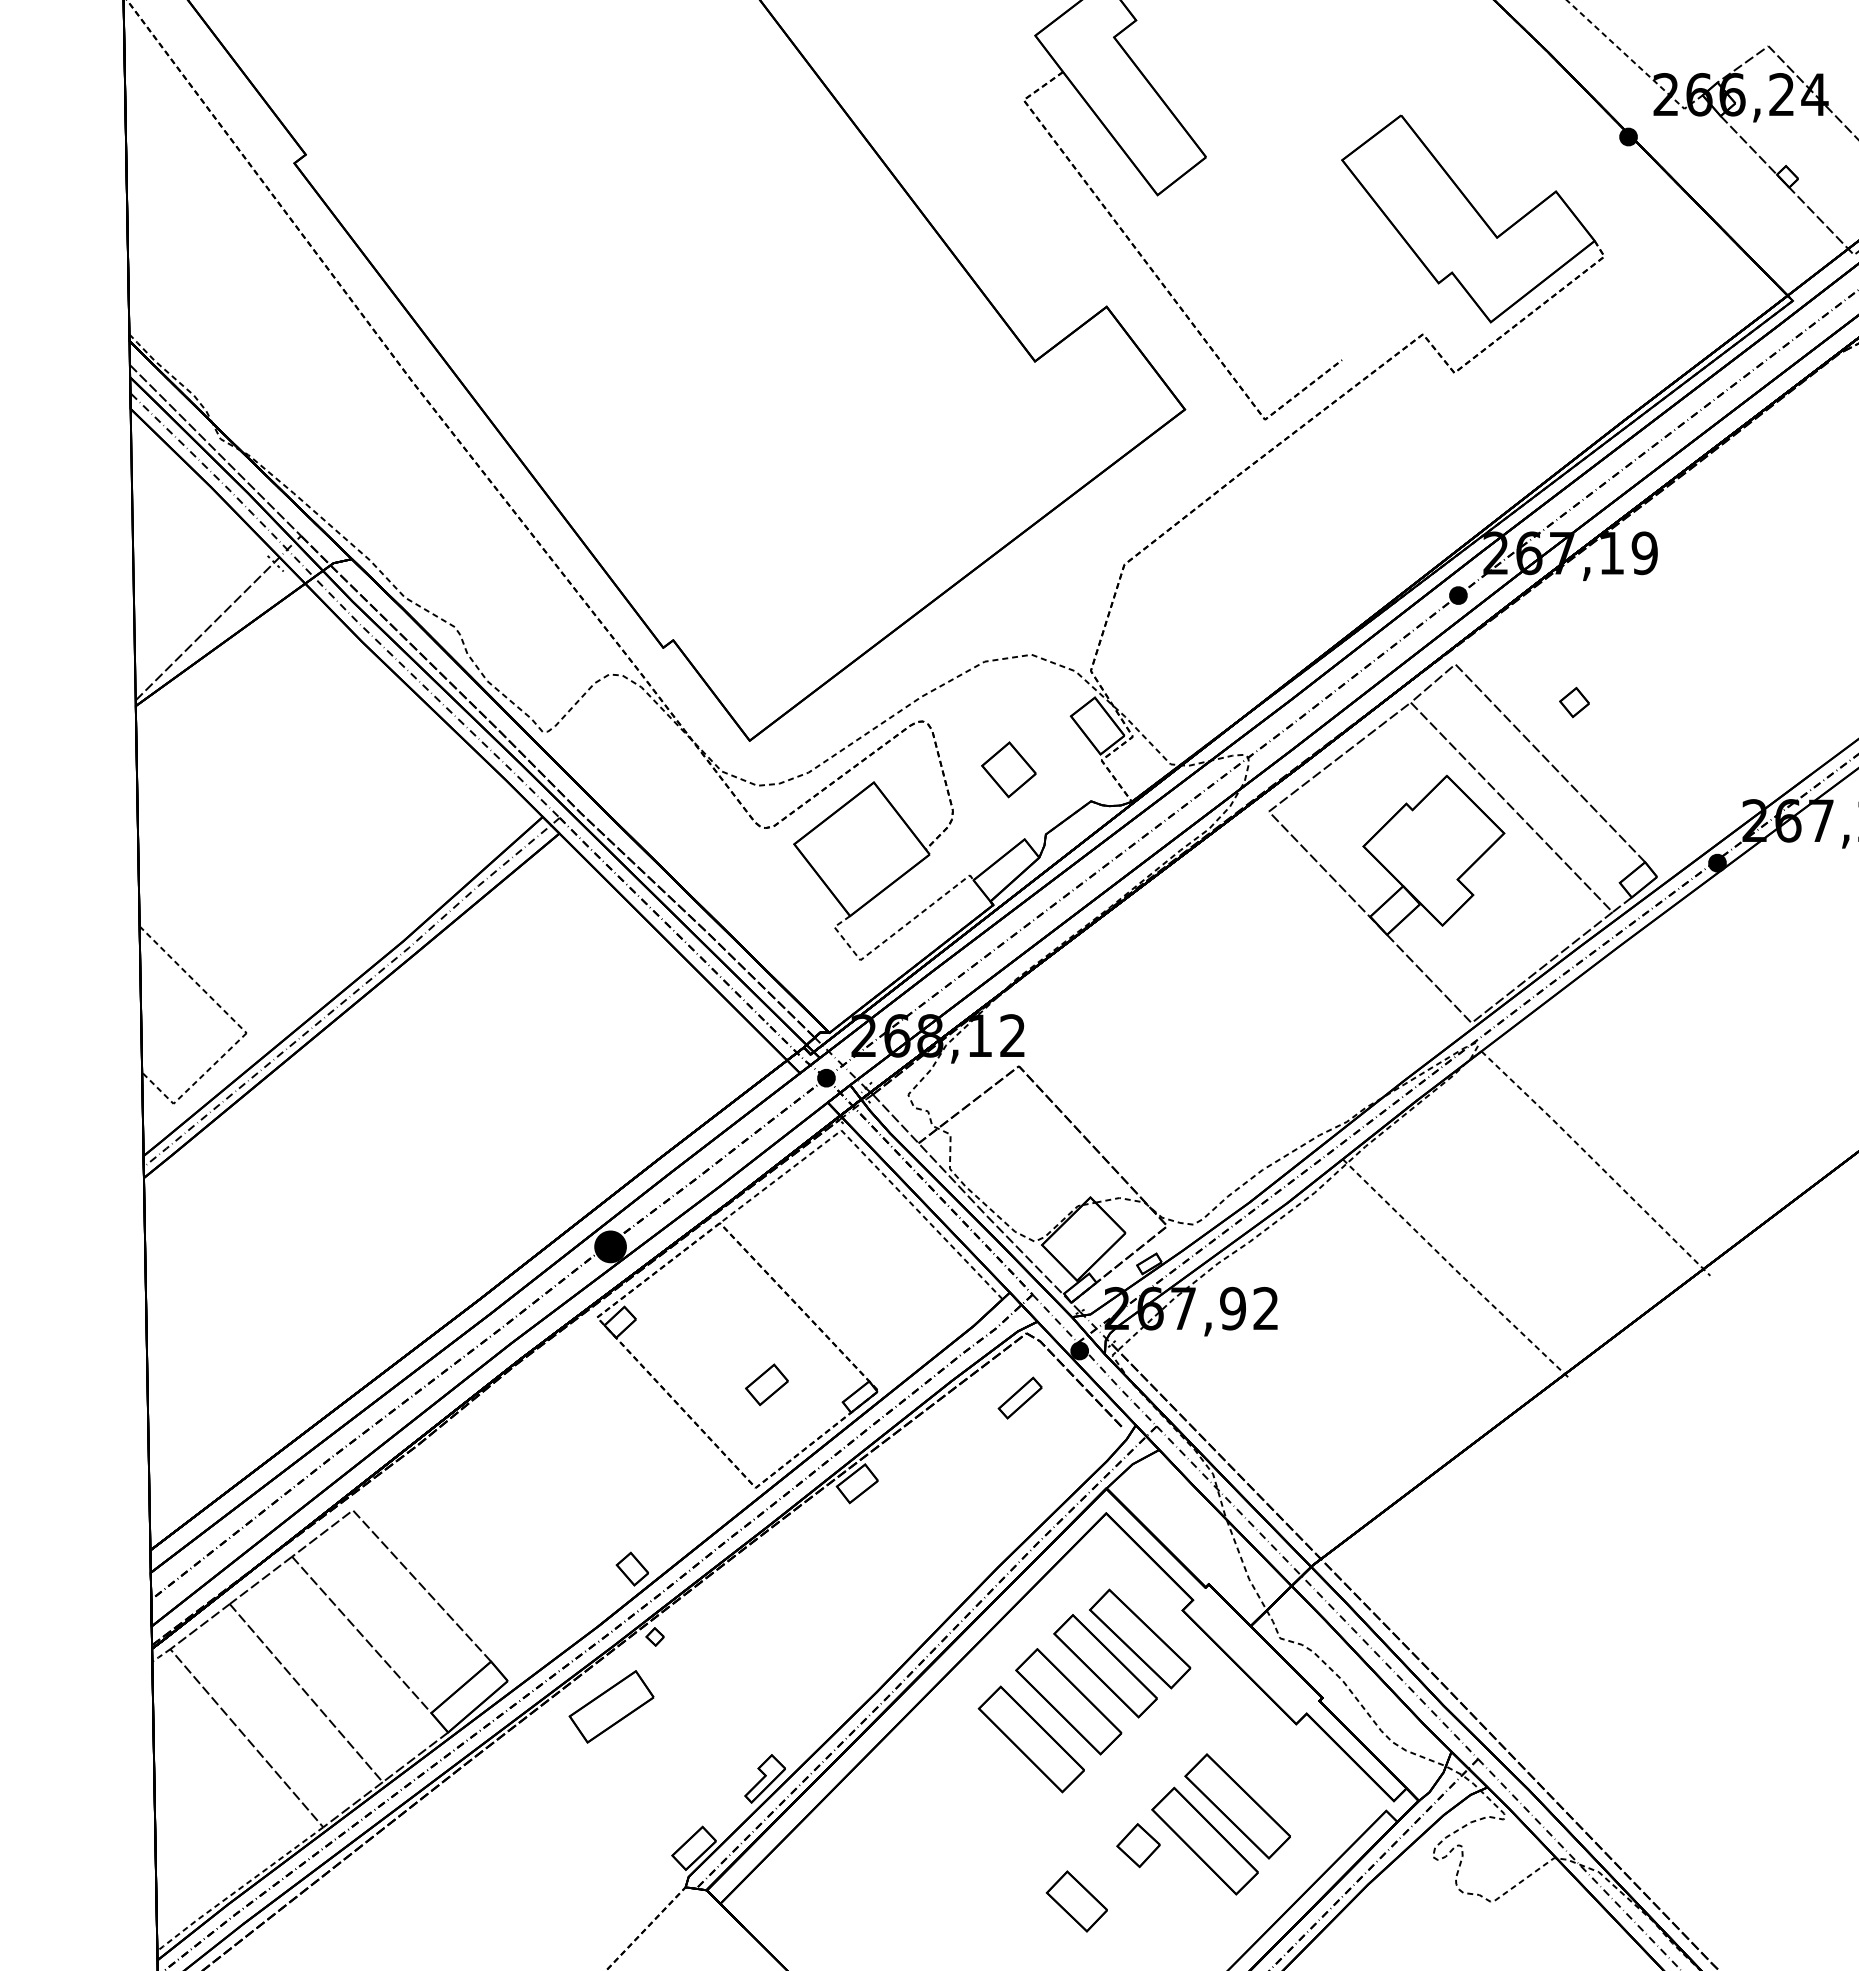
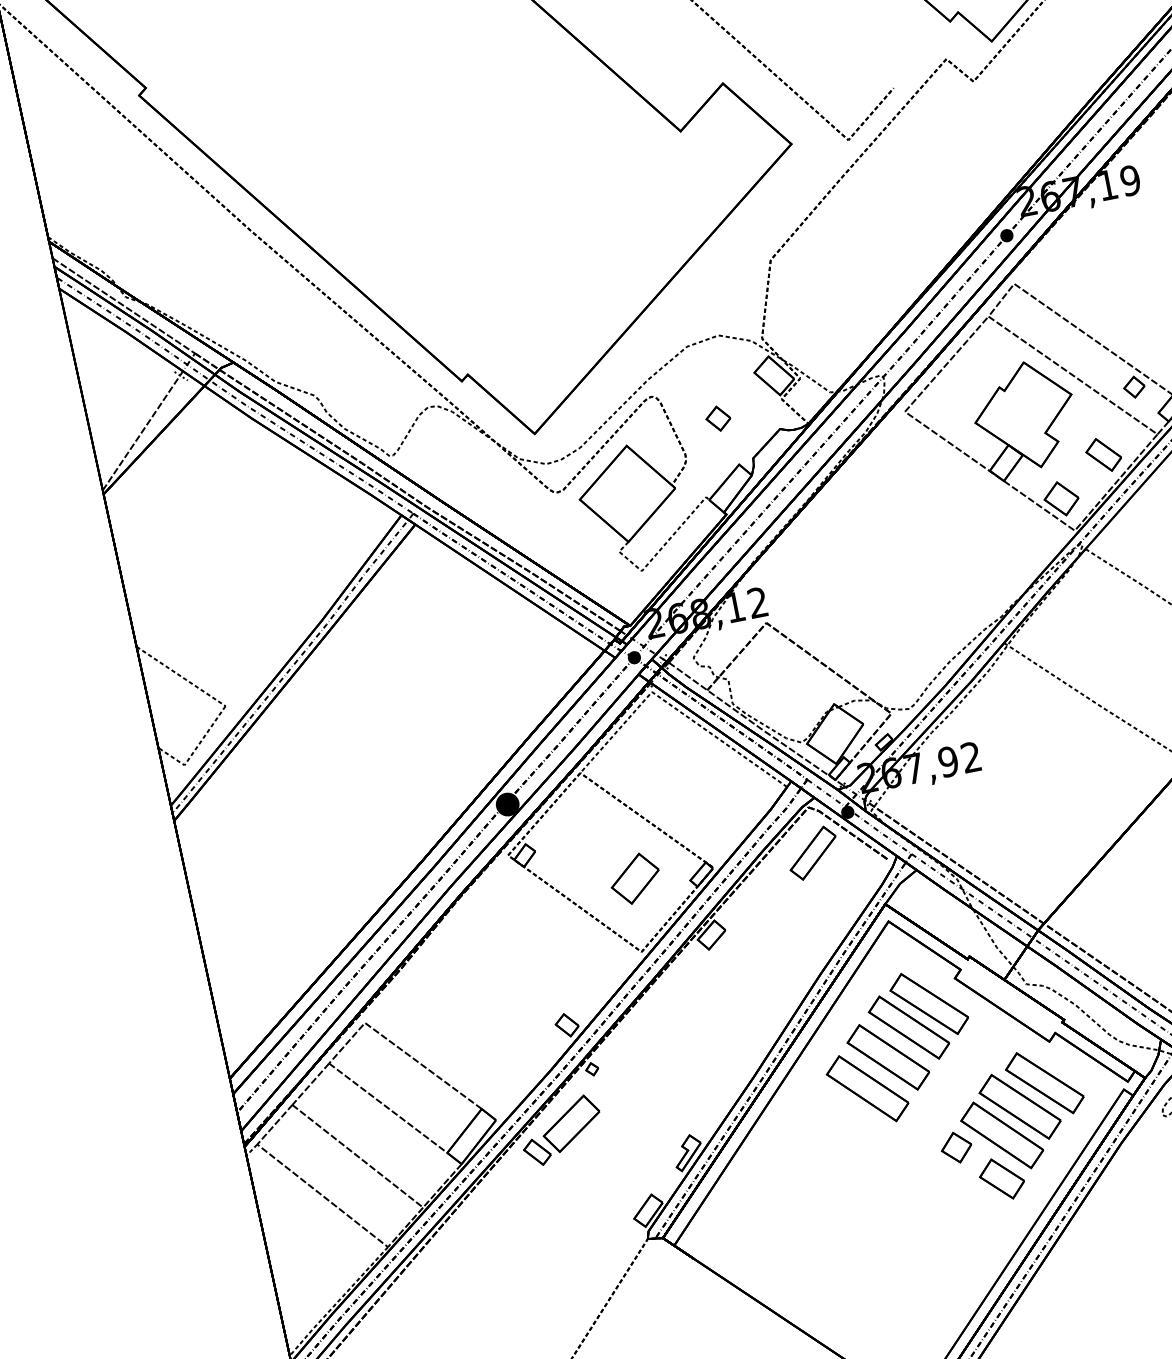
part: (1574, 702) -> (1134, 387), moved
part: (1007, 770) -> (717, 419), size x0.62
part: (1532, 925) -> (1103, 454), added
part: (1461, 975) -> (1061, 499), added
part: (766, 1384) -> (634, 878), size x1.67
part: (1019, 1397) -> (812, 852), size x1.67
part: (556, 1736) -> (537, 1151), added
part: (1278, 1780) -> (1044, 1083), added
part: (1076, 1901) -> (1001, 1179), moved

